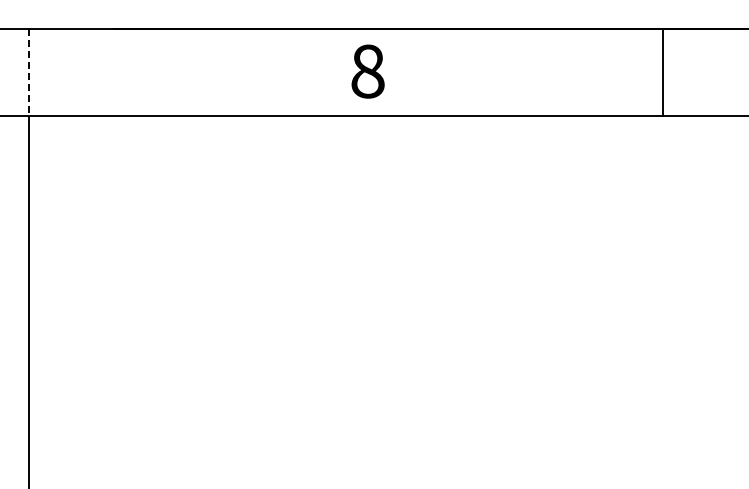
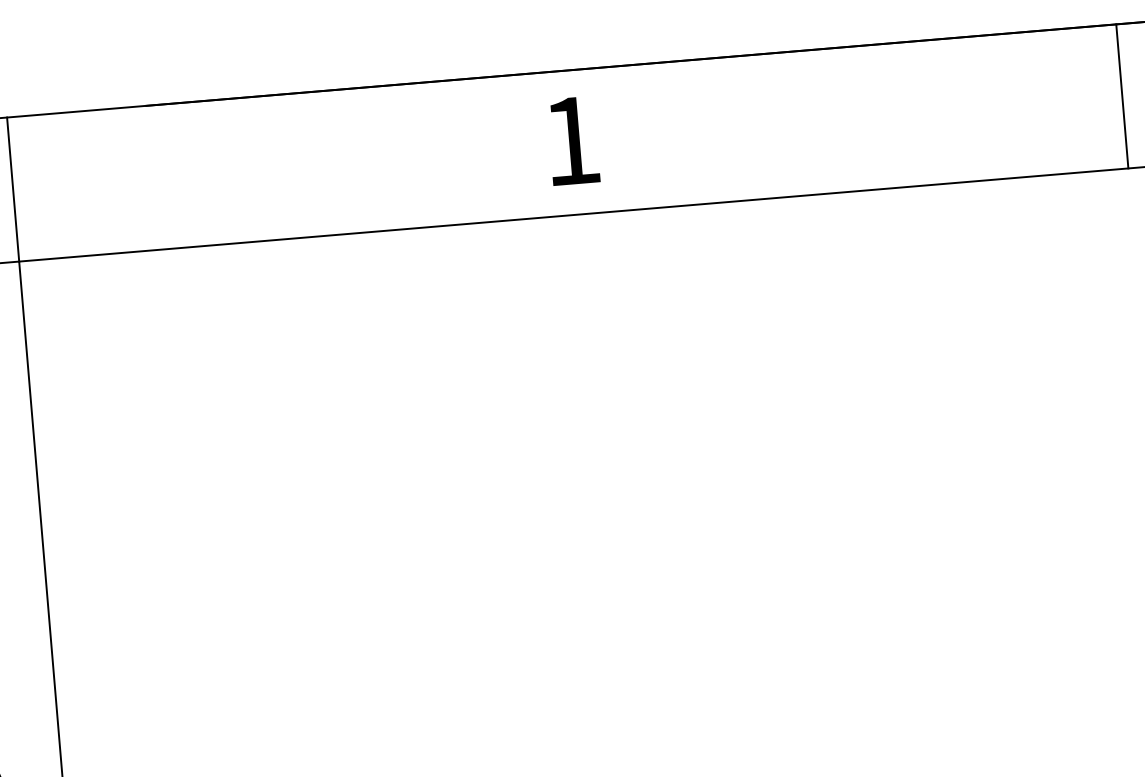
text: (367, 71) -> (570, 140), 8 -> 1
line: (28, 72) -> (12, 189), dashed -> solid
line: (663, 72) -> (1123, 96), moved

